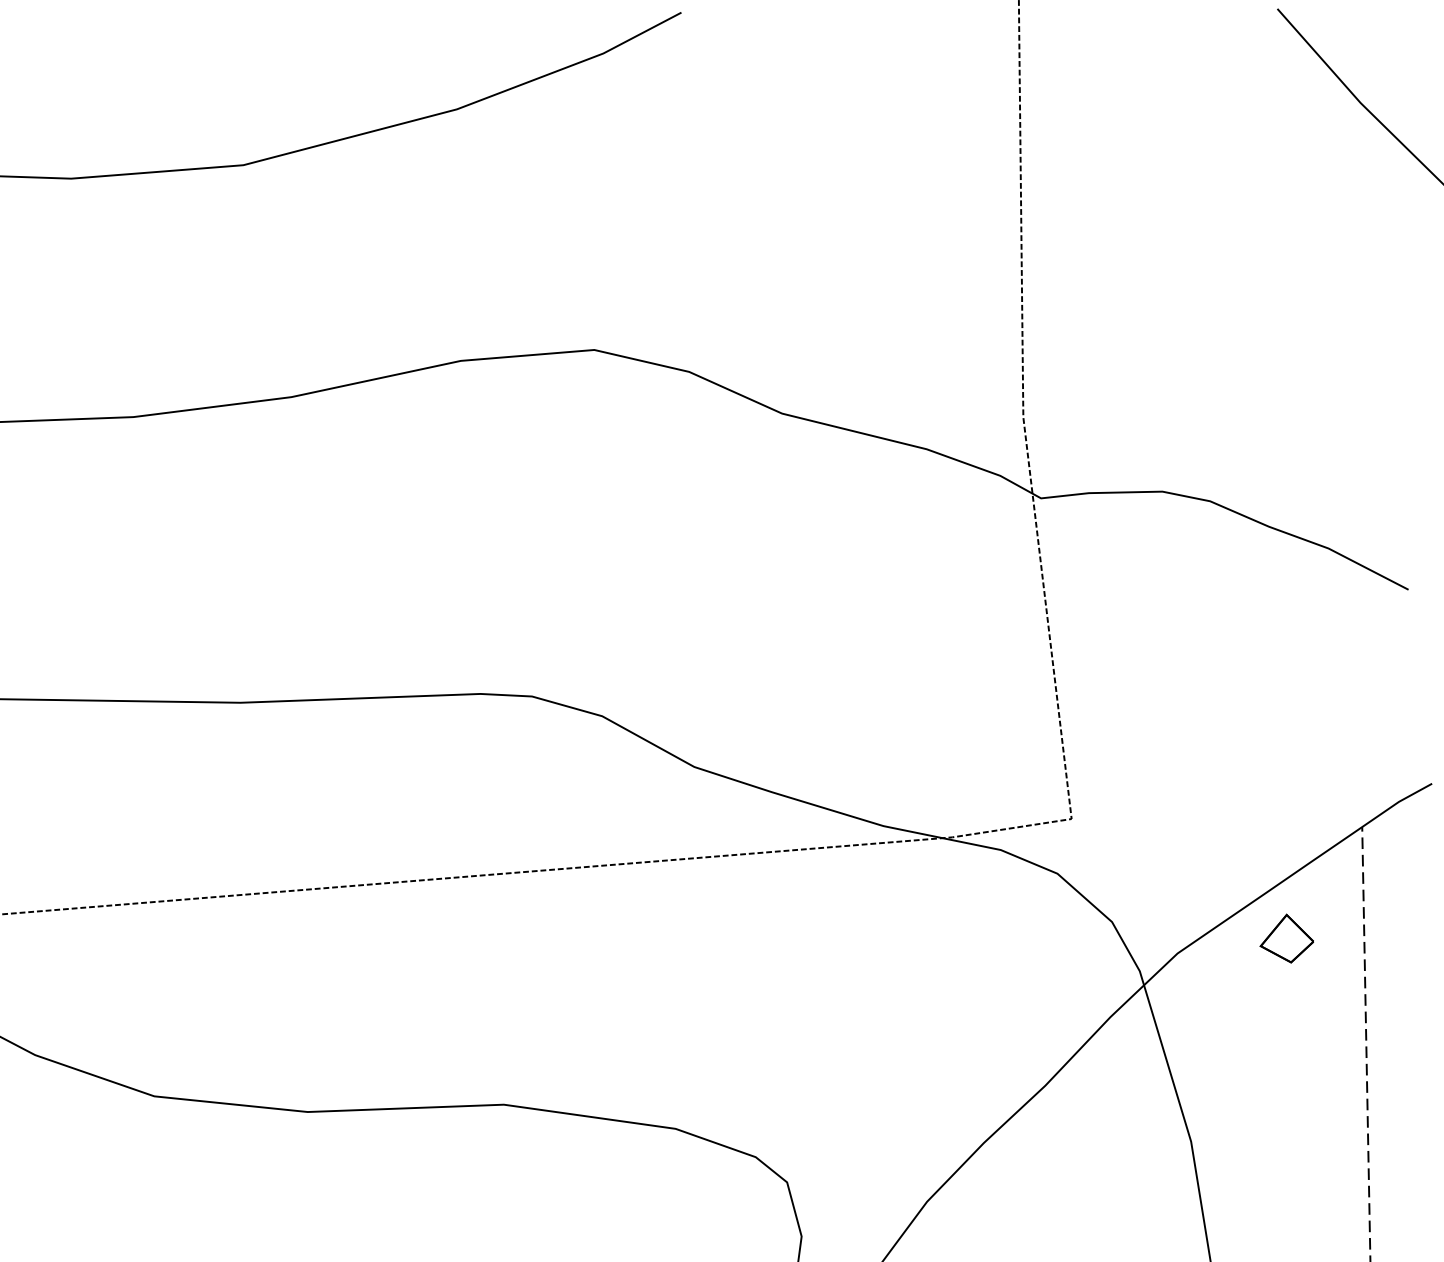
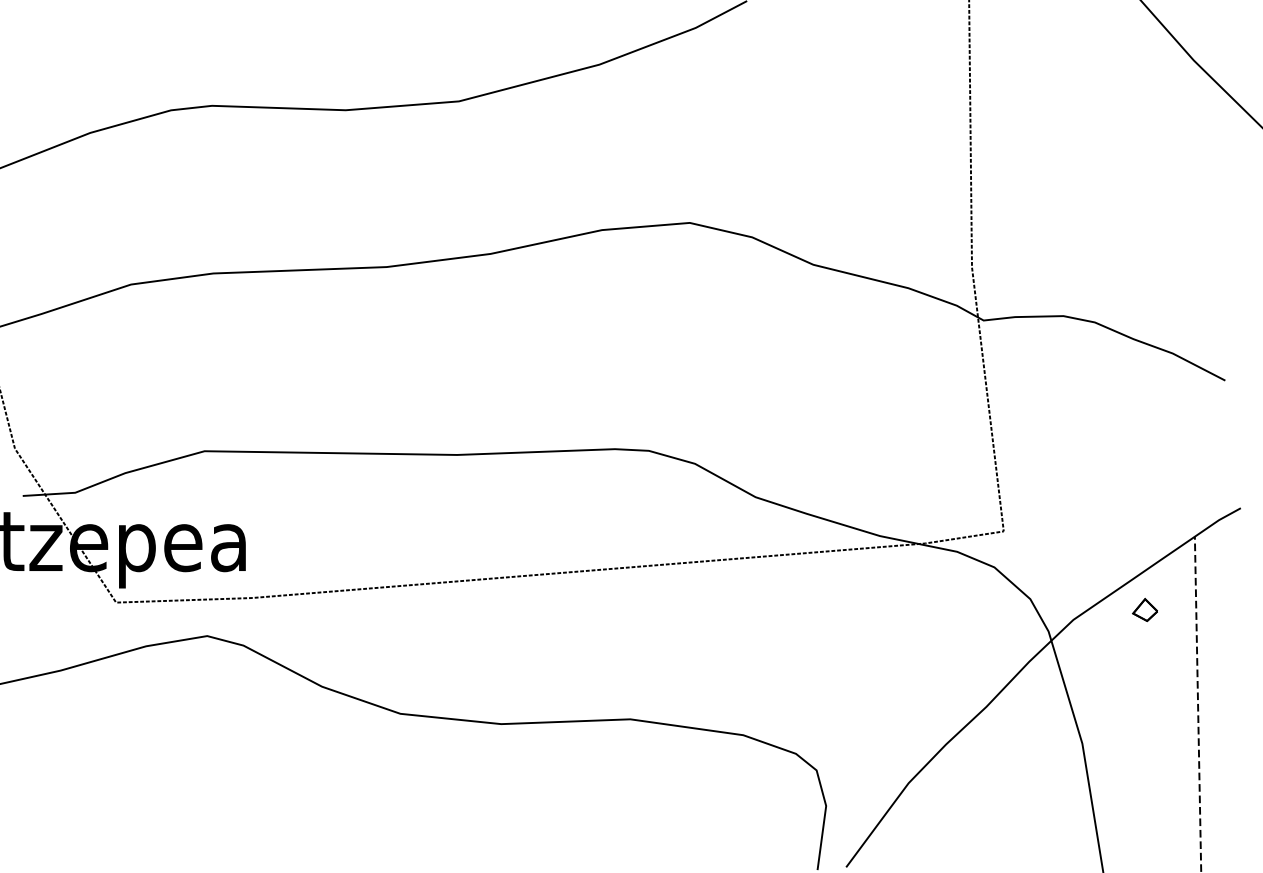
part: (1285, 937) -> (1144, 609), size x0.7

